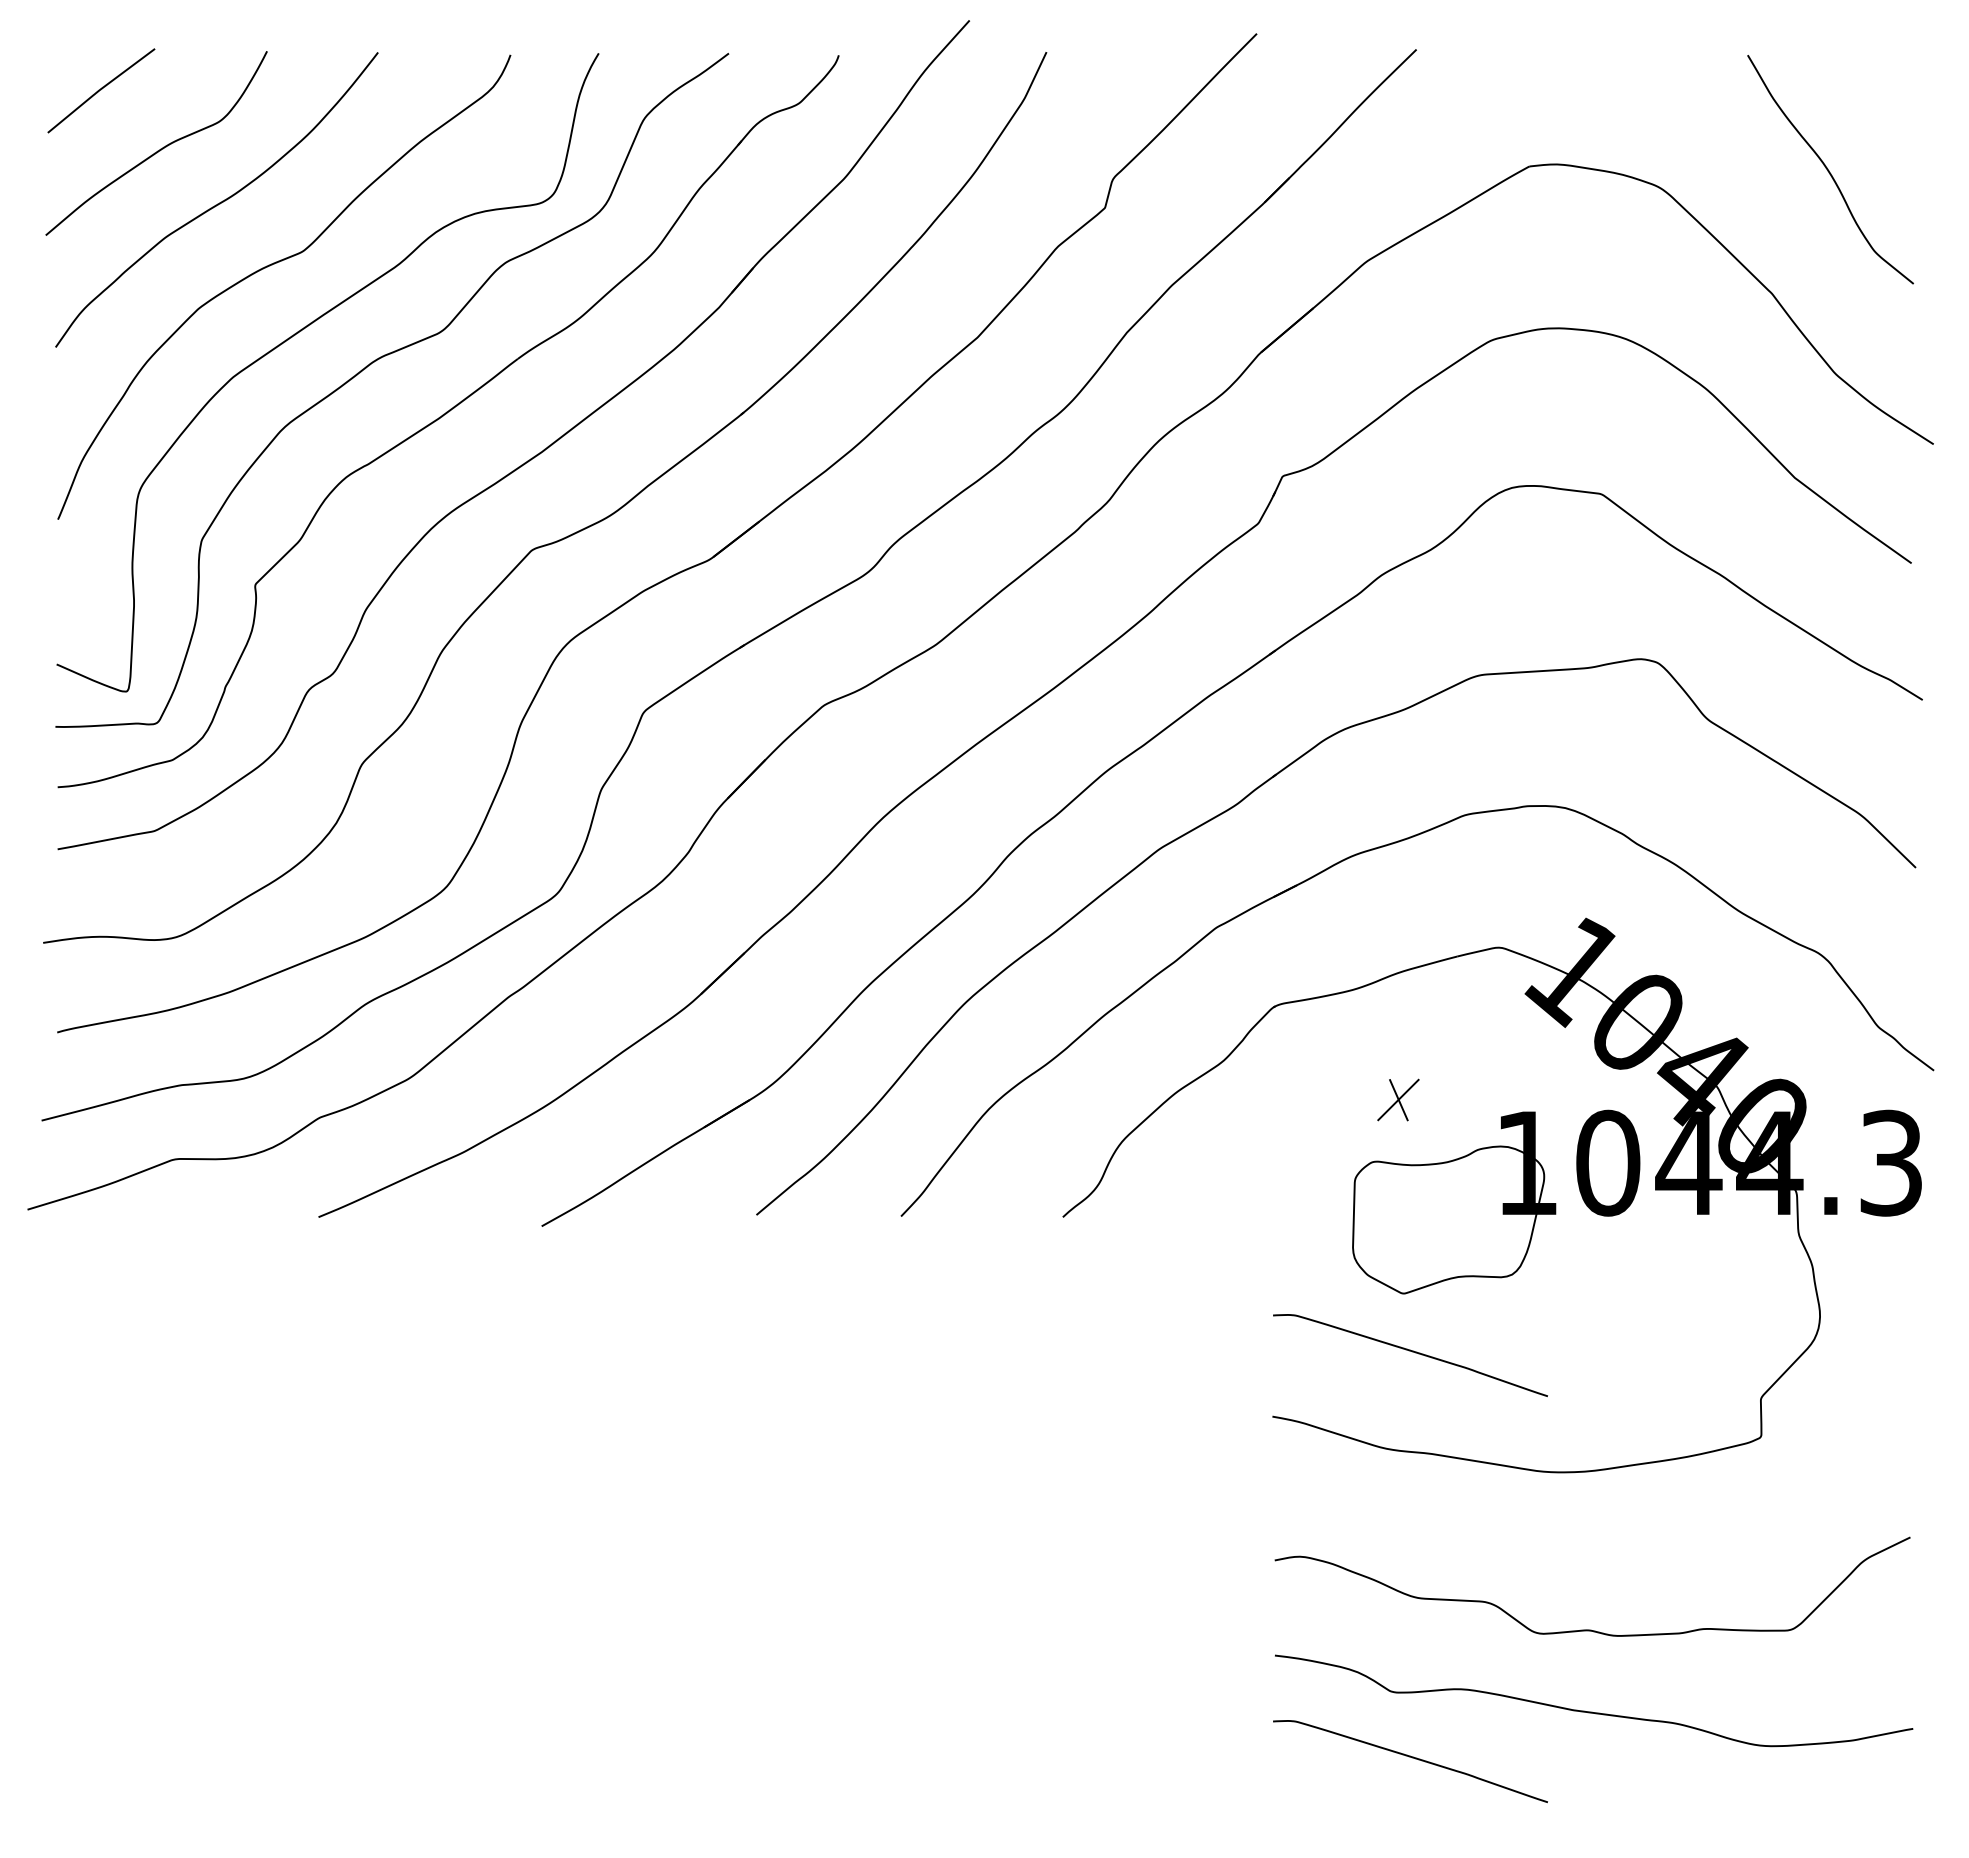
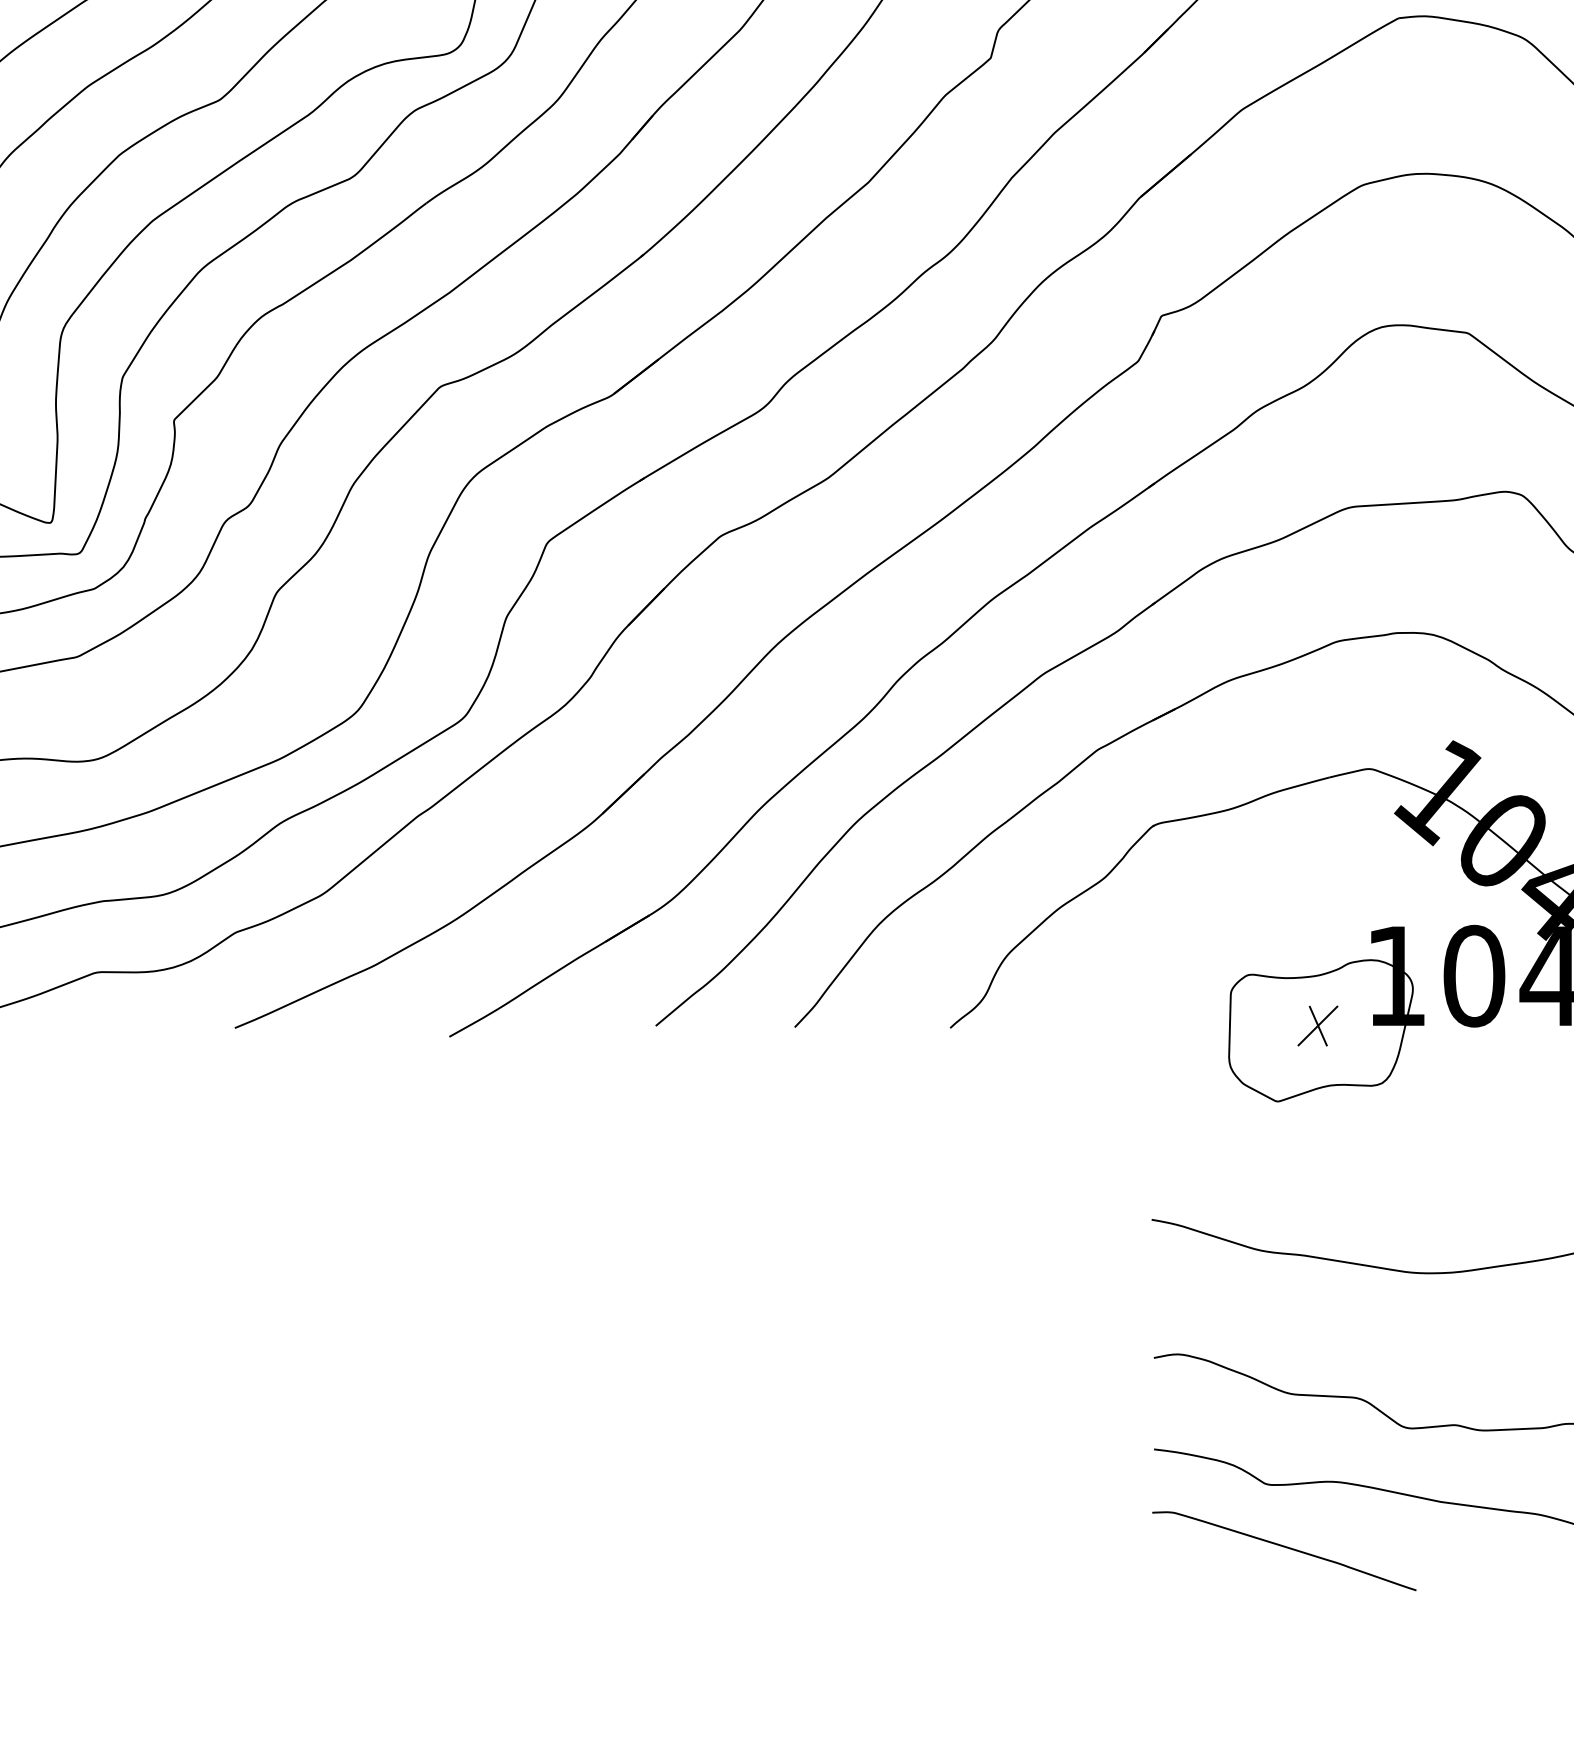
part: (1398, 1099) -> (1317, 1025), moved
curve: (1412, 1352) -> (1286, 1158), removed

